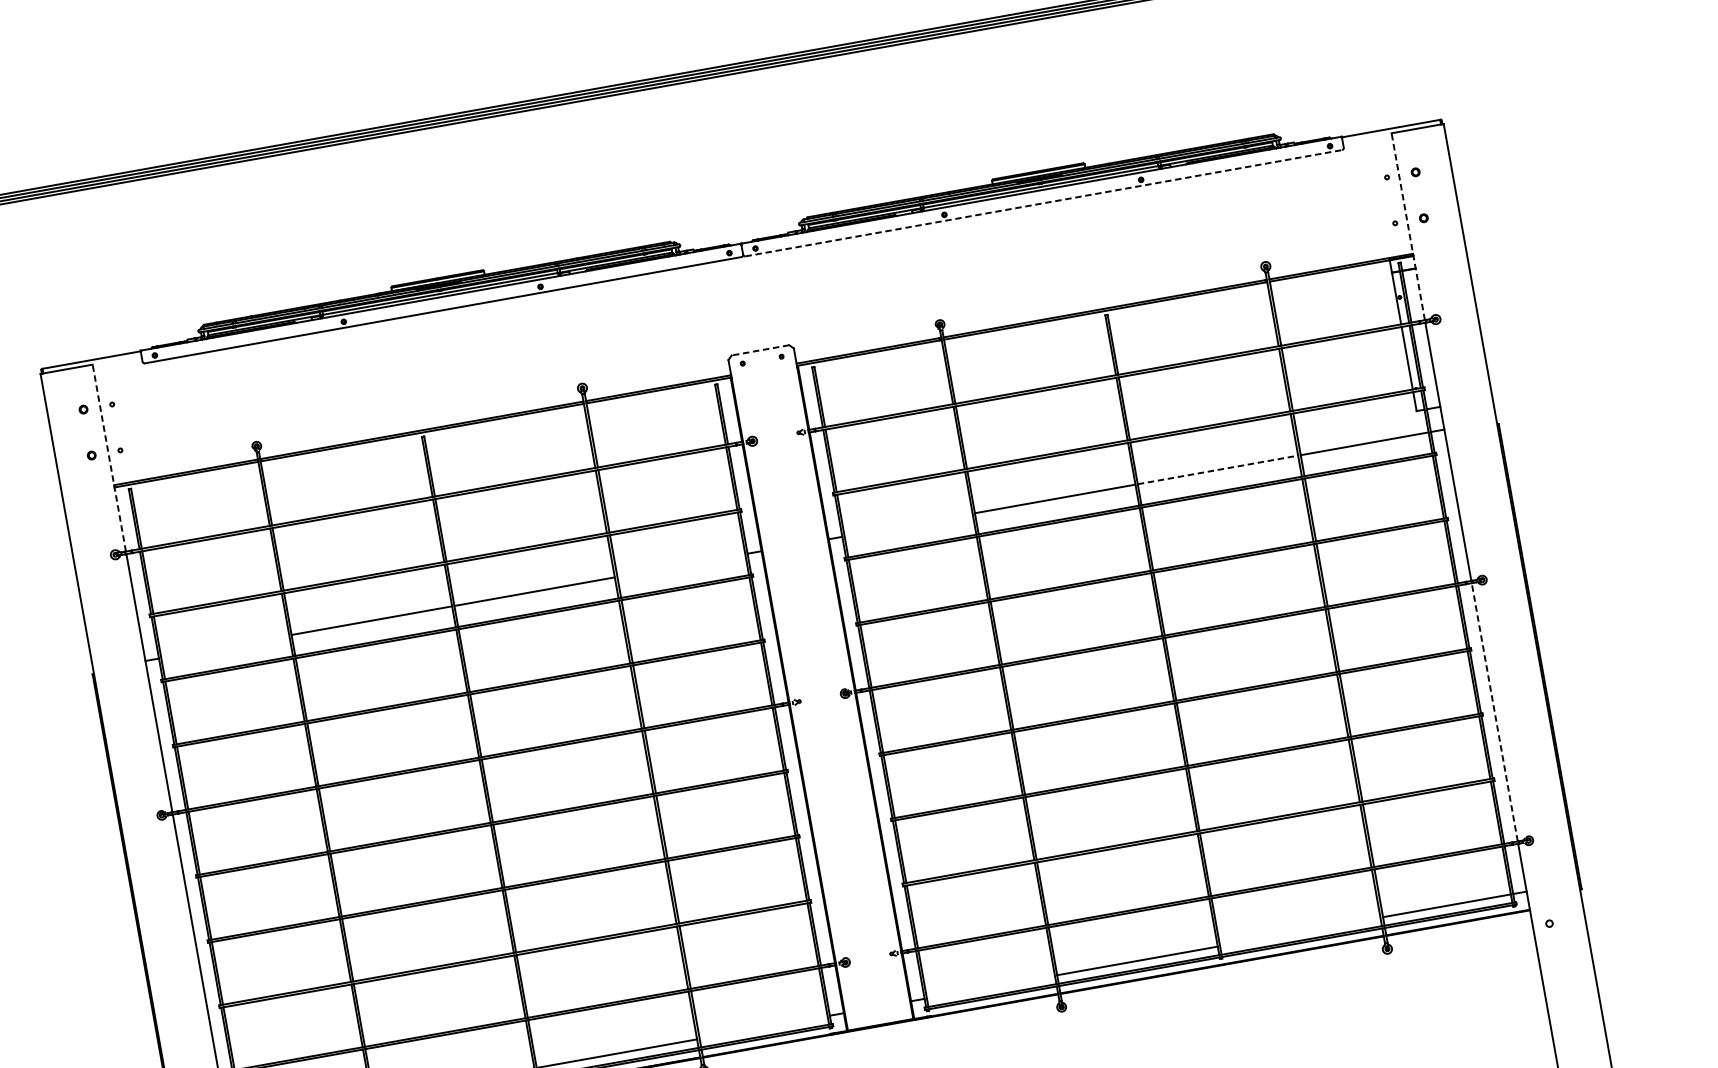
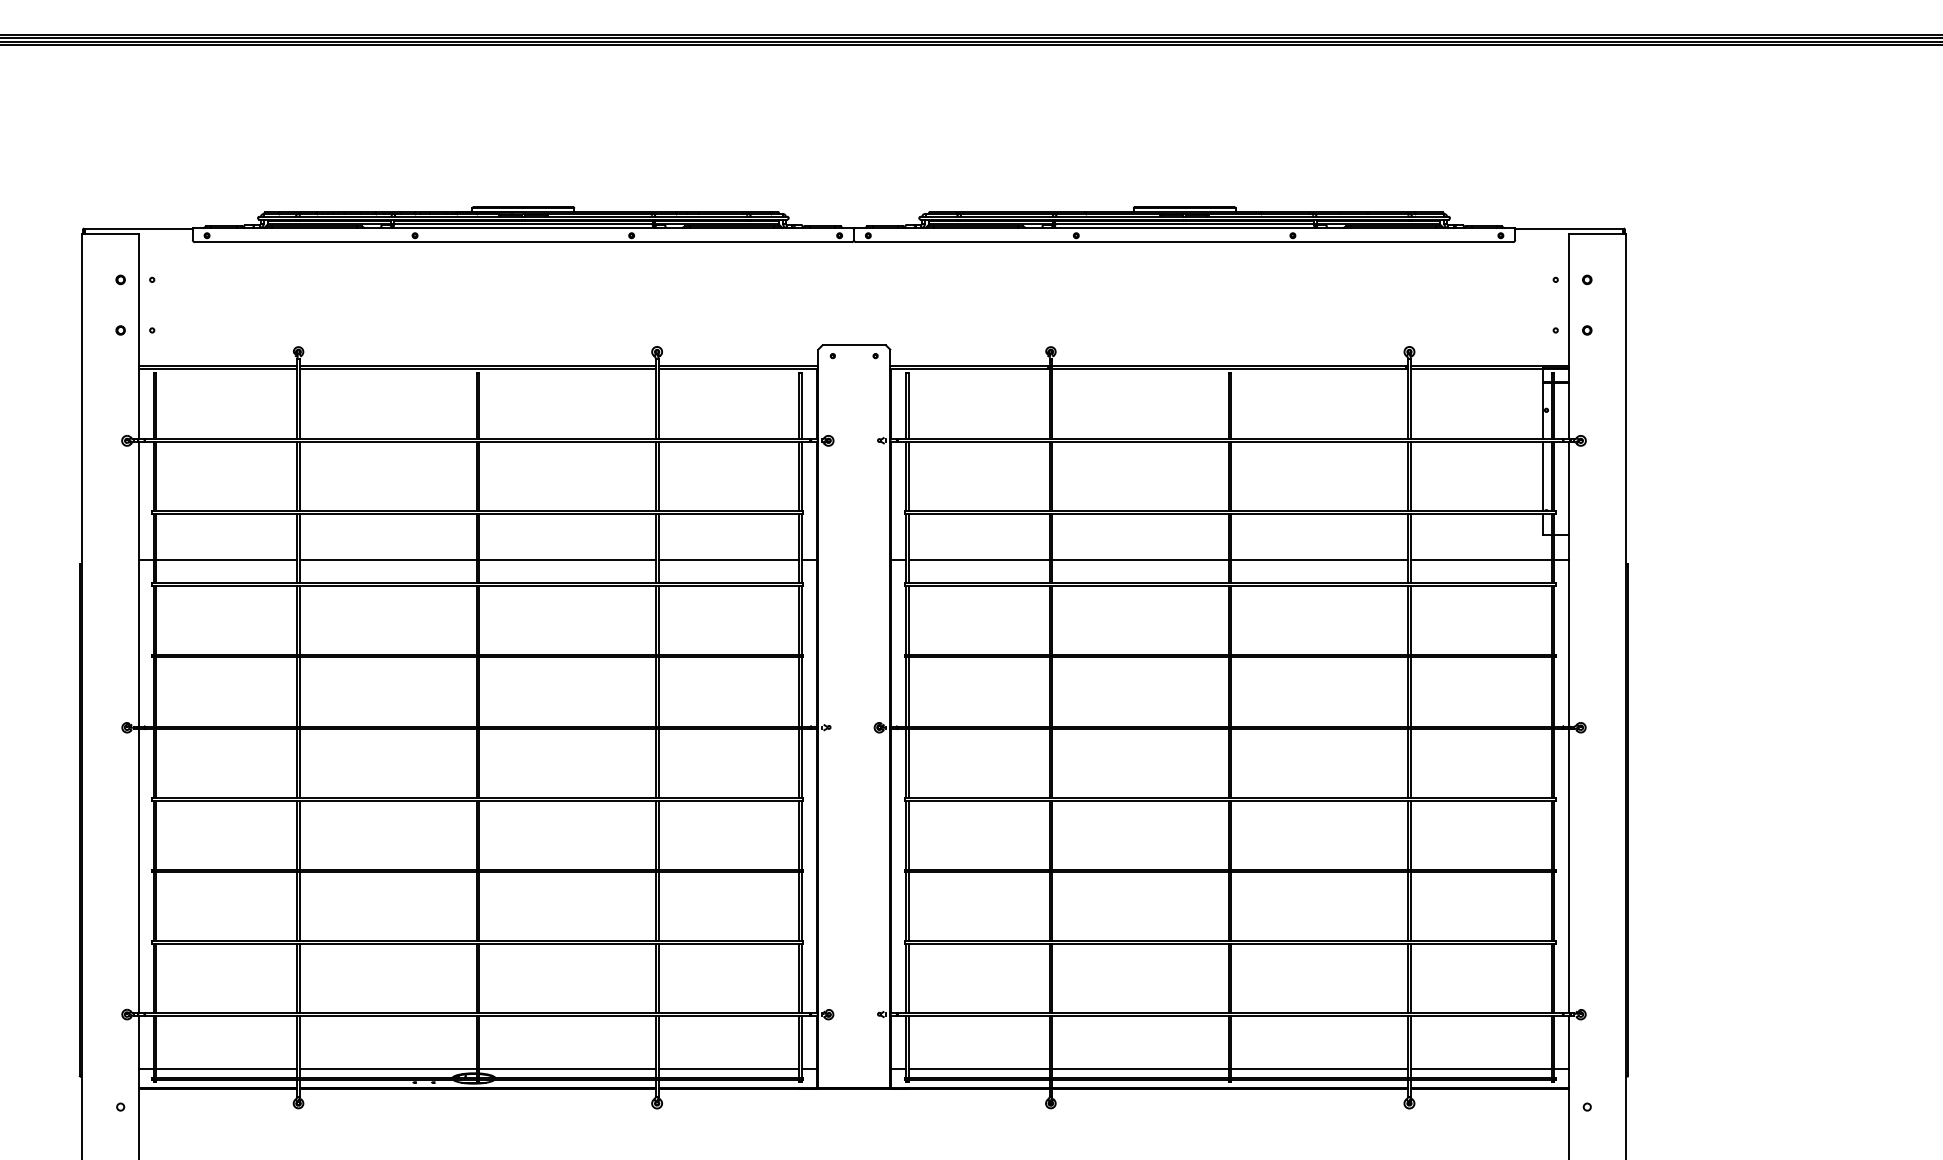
line: (1044, 203) -> (1185, 242), dashed -> solid
line: (1408, 226) -> (1569, 336), dashed -> solid
line: (760, 350) -> (854, 345), dashed -> solid
line: (108, 458) -> (138, 336), dashed -> solid
line: (1218, 469) -> (1320, 559), dashed -> solid
line: (907, 524) -> (978, 559), added
line: (680, 565) -> (728, 559), added
line: (224, 646) -> (226, 559), added
line: (1495, 711) -> (1569, 870), dashed -> solid
line: (1300, 931) -> (1319, 1068), added
line: (990, 987) -> (978, 1068), added
line: (763, 1027) -> (728, 1068), added

